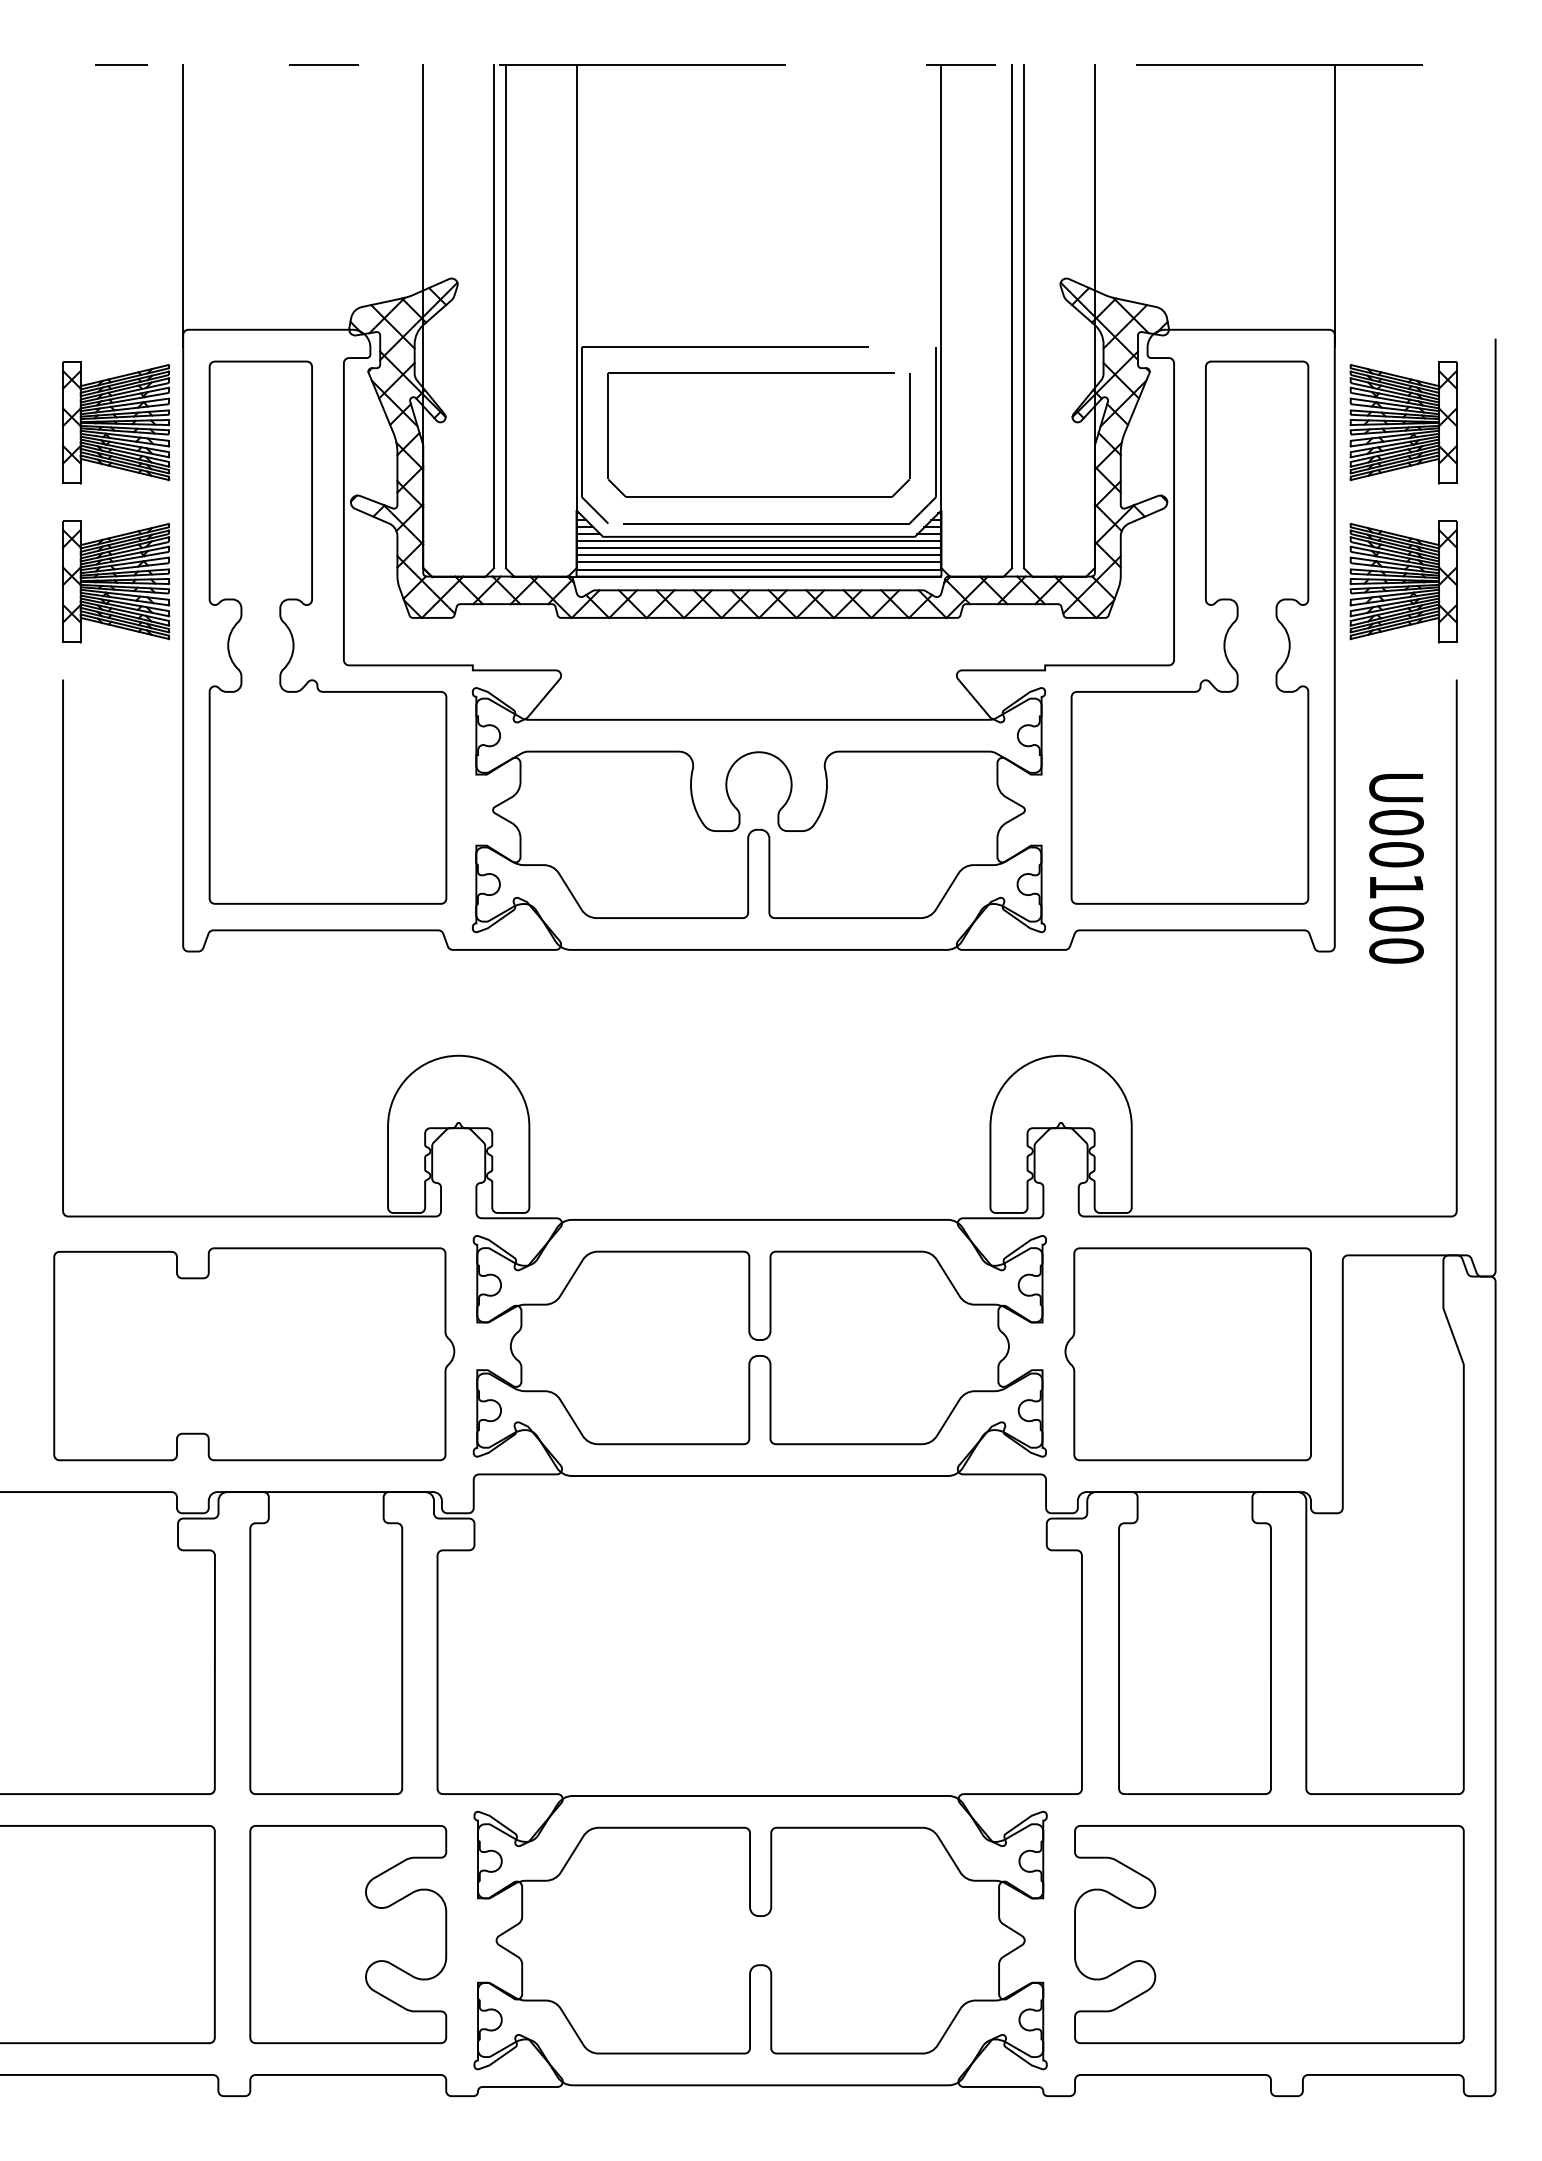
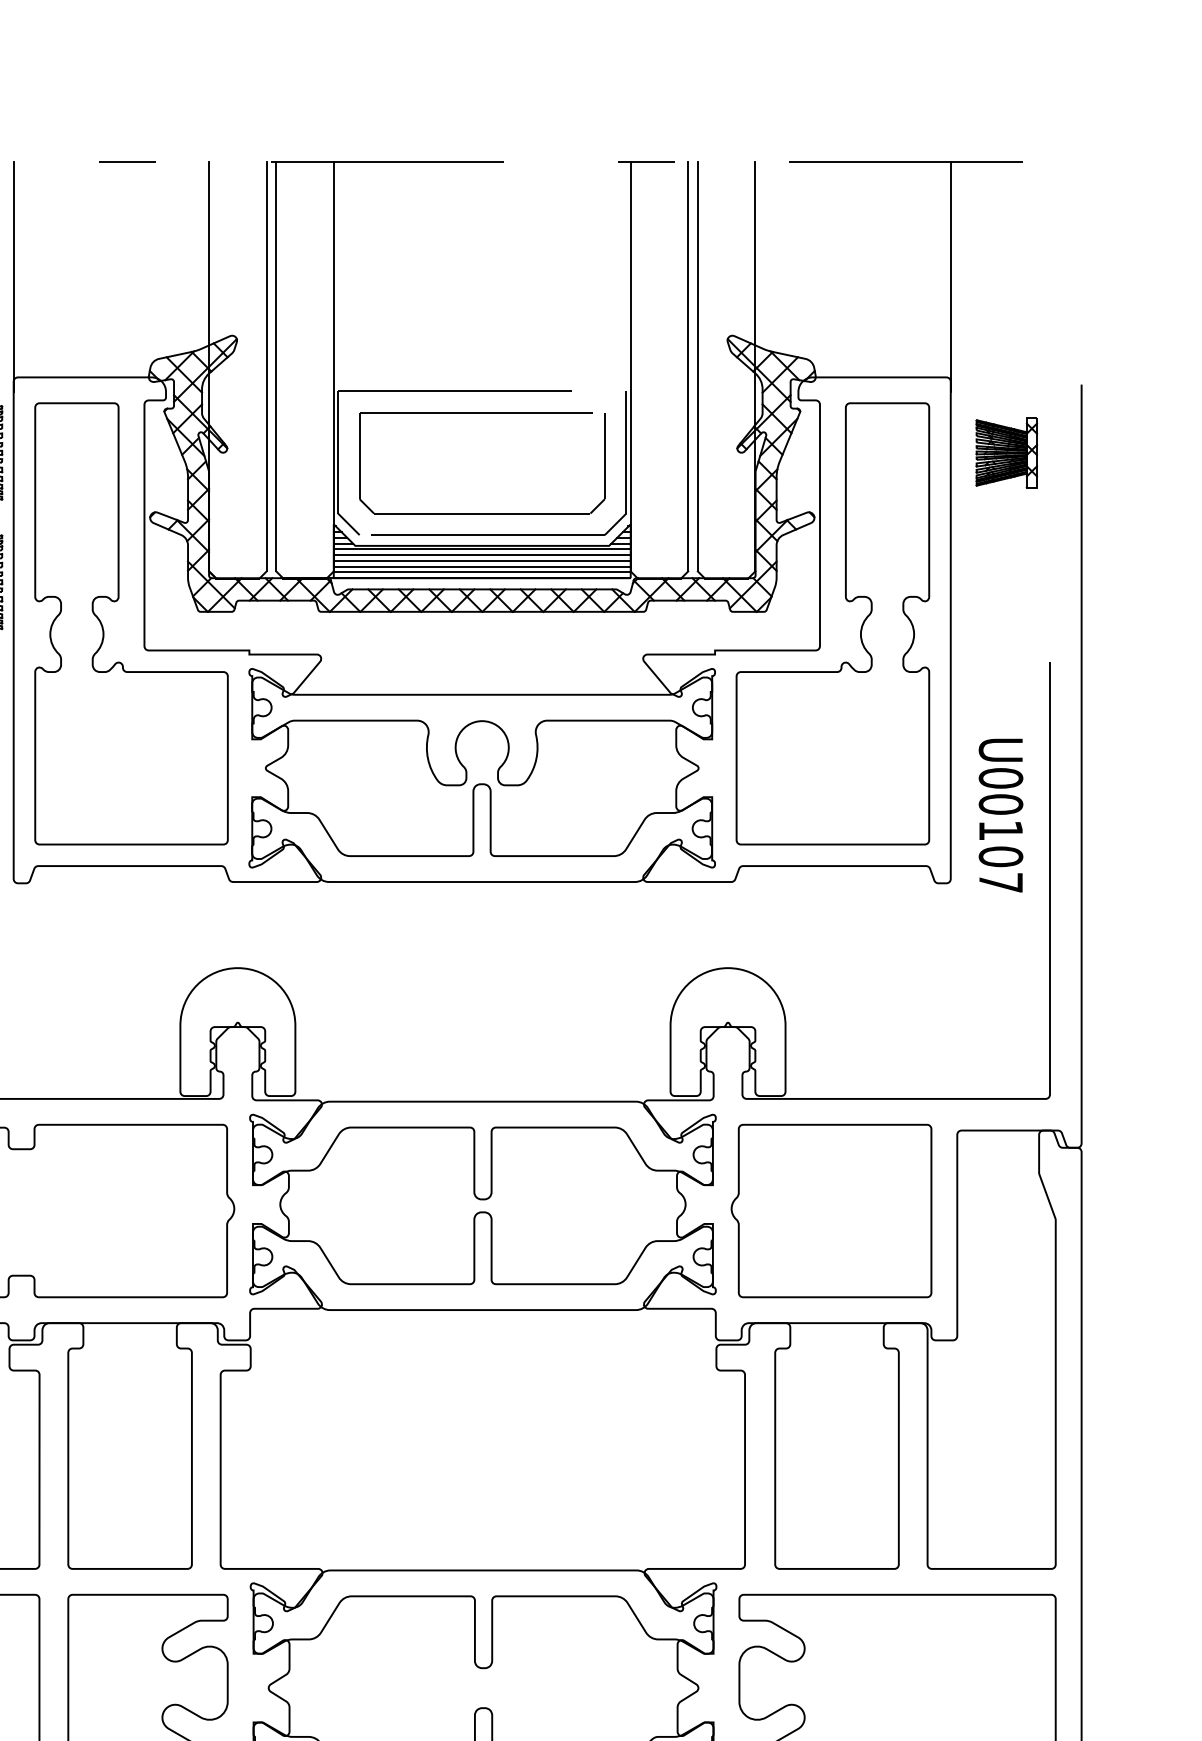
part: (1403, 422) -> (1006, 452), size x0.7
part: (1403, 581) -> (1006, 582), removed
text: (1396, 950) -> (1000, 882), U00100 -> U00107

